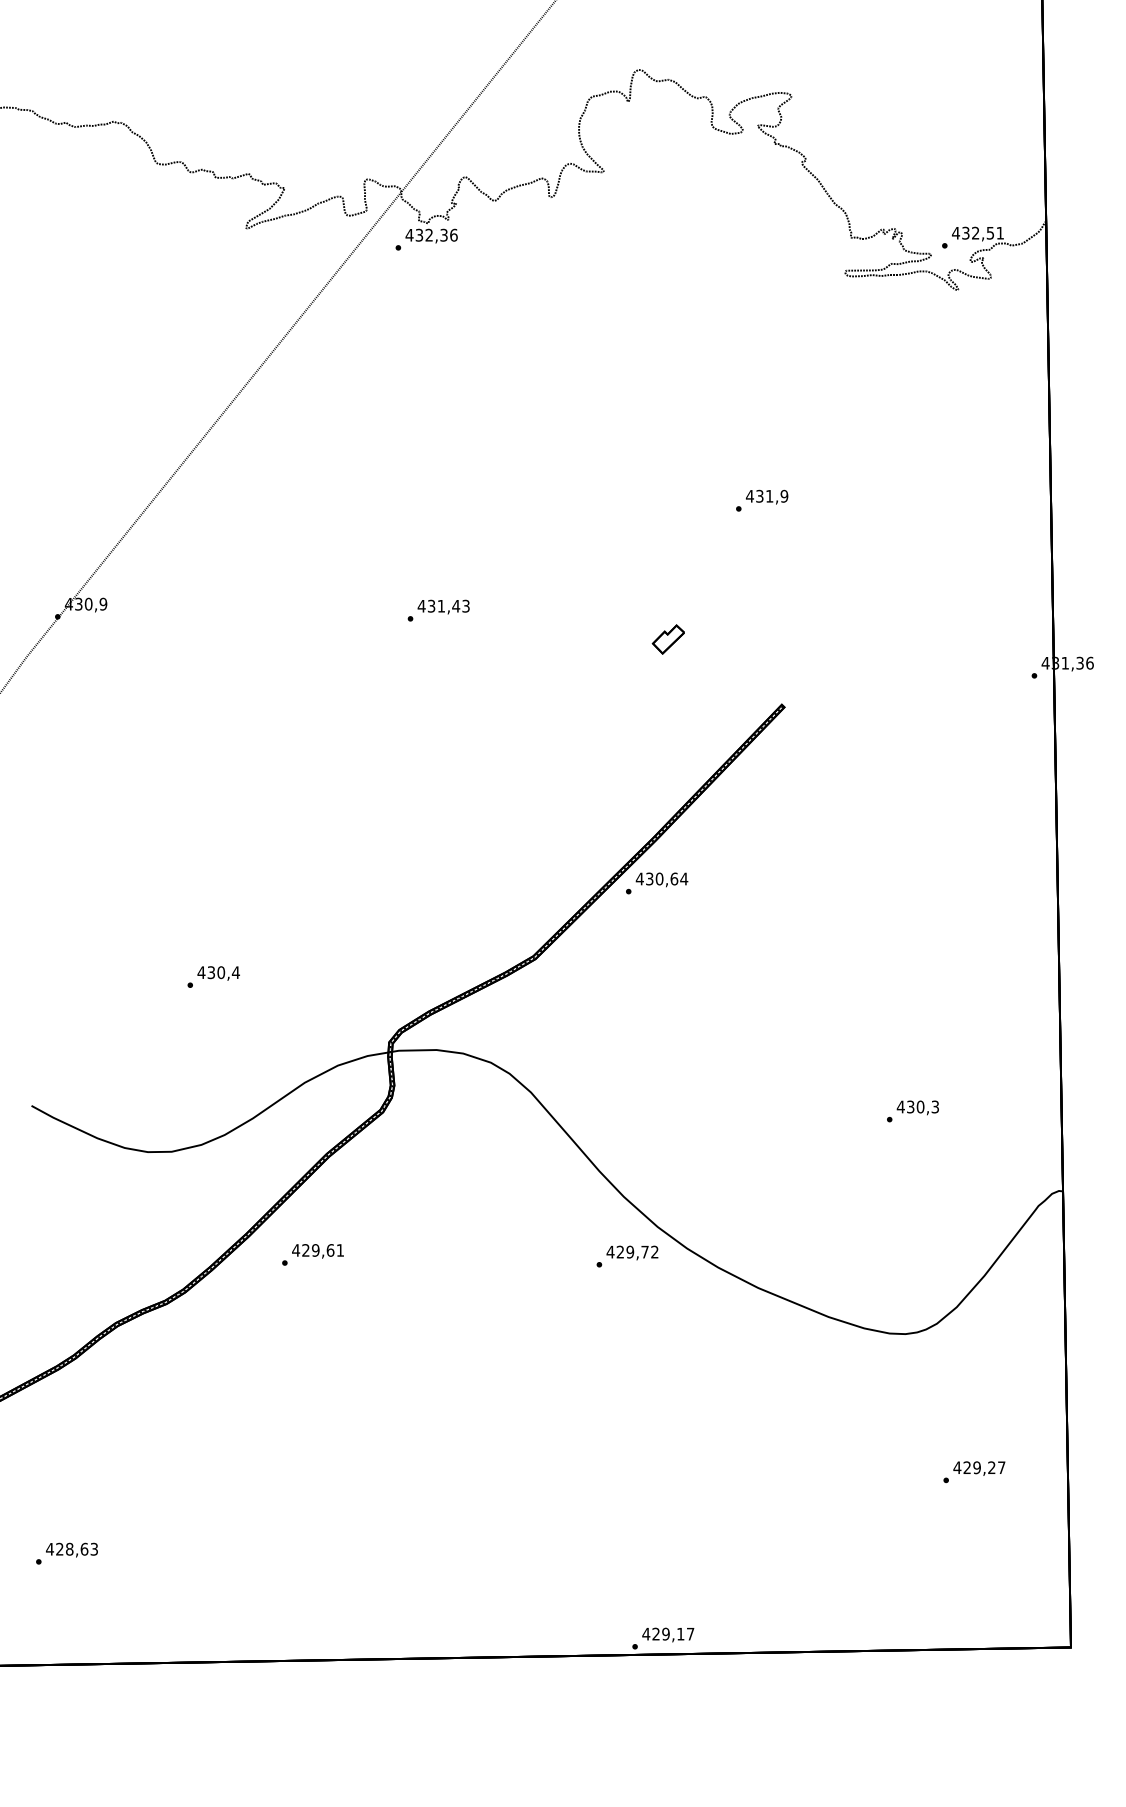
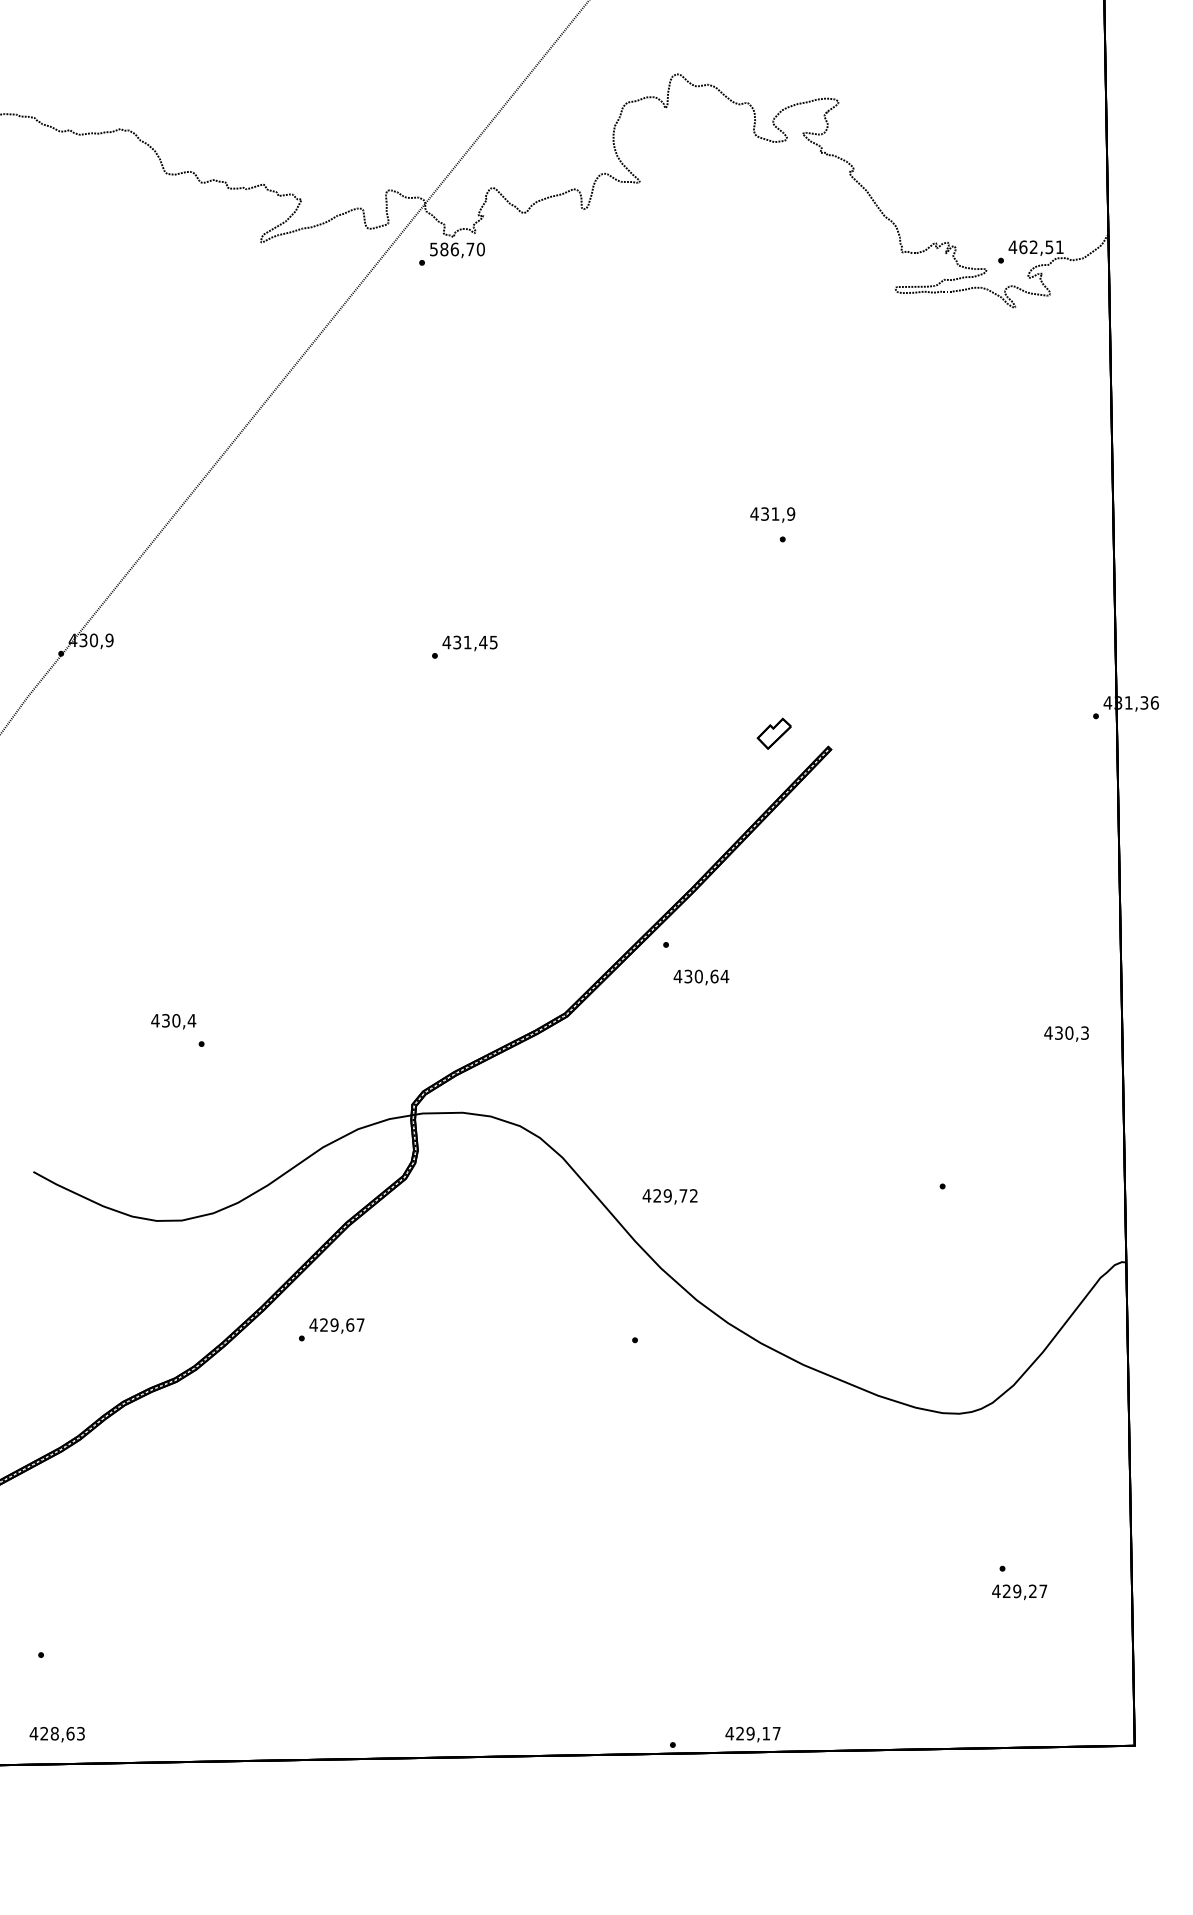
text: (966, 233) -> (1023, 247), 432,51 -> 462,51
text: (431, 235) -> (457, 249), 432,36 -> 586,70
text: (766, 496) -> (772, 514), moved
text: (465, 605) -> (493, 641), 431,43 -> 431,45
part: (667, 639) -> (773, 733), moved
text: (662, 879) -> (701, 977), moved
text: (218, 973) -> (173, 1021), moved
text: (917, 1107) -> (1066, 1033), moved
text: (340, 1249) -> (360, 1324), 429,61 -> 429,67
text: (631, 1252) -> (669, 1196), moved
text: (979, 1468) -> (1019, 1592), moved
text: (71, 1550) -> (56, 1734), moved
text: (667, 1634) -> (752, 1734), moved

